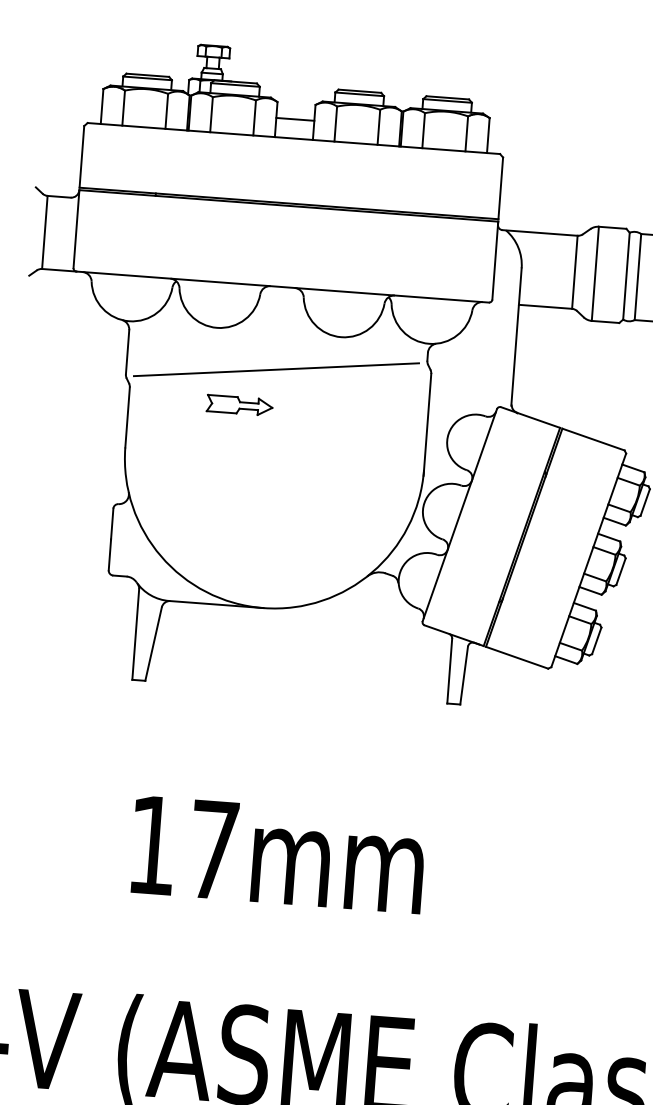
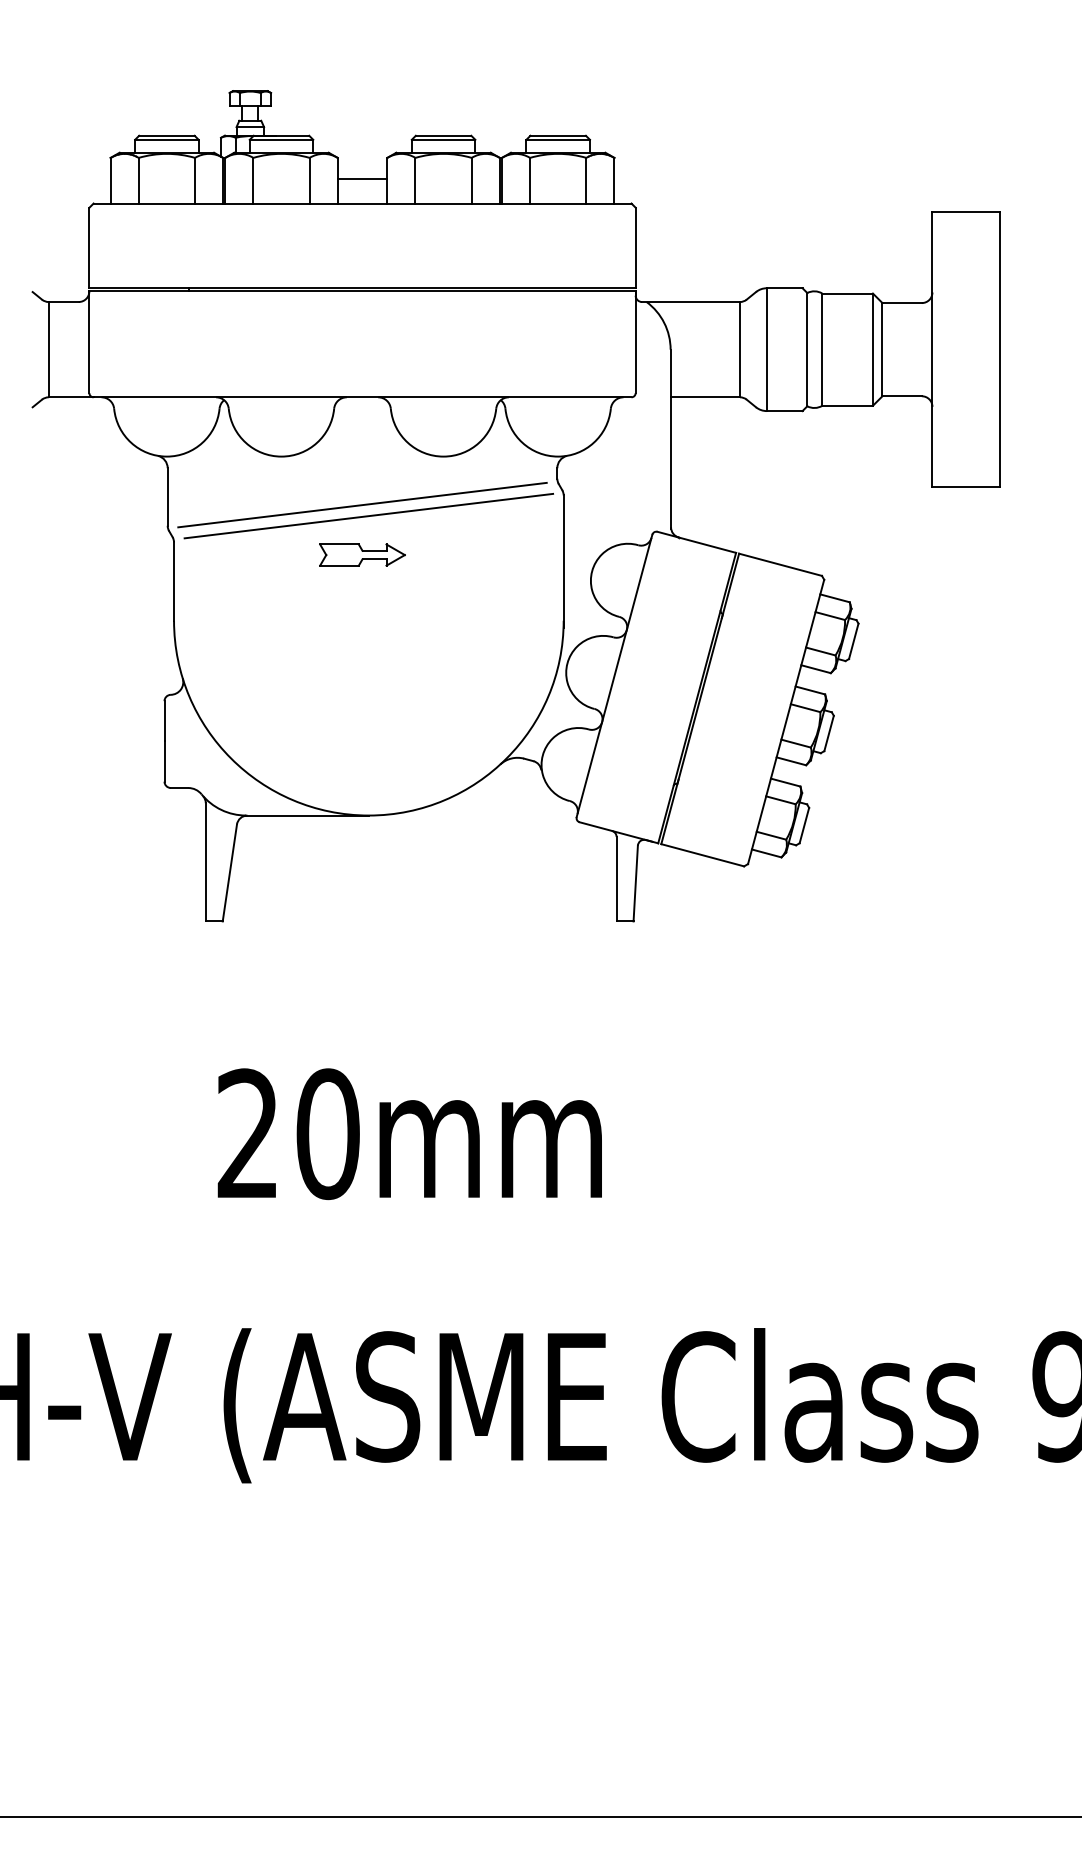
line: (280, 378) -> (368, 515), added
part: (239, 405) -> (362, 554), moved
text: (183, 847) -> (288, 1134), 17mm -> 20mm

